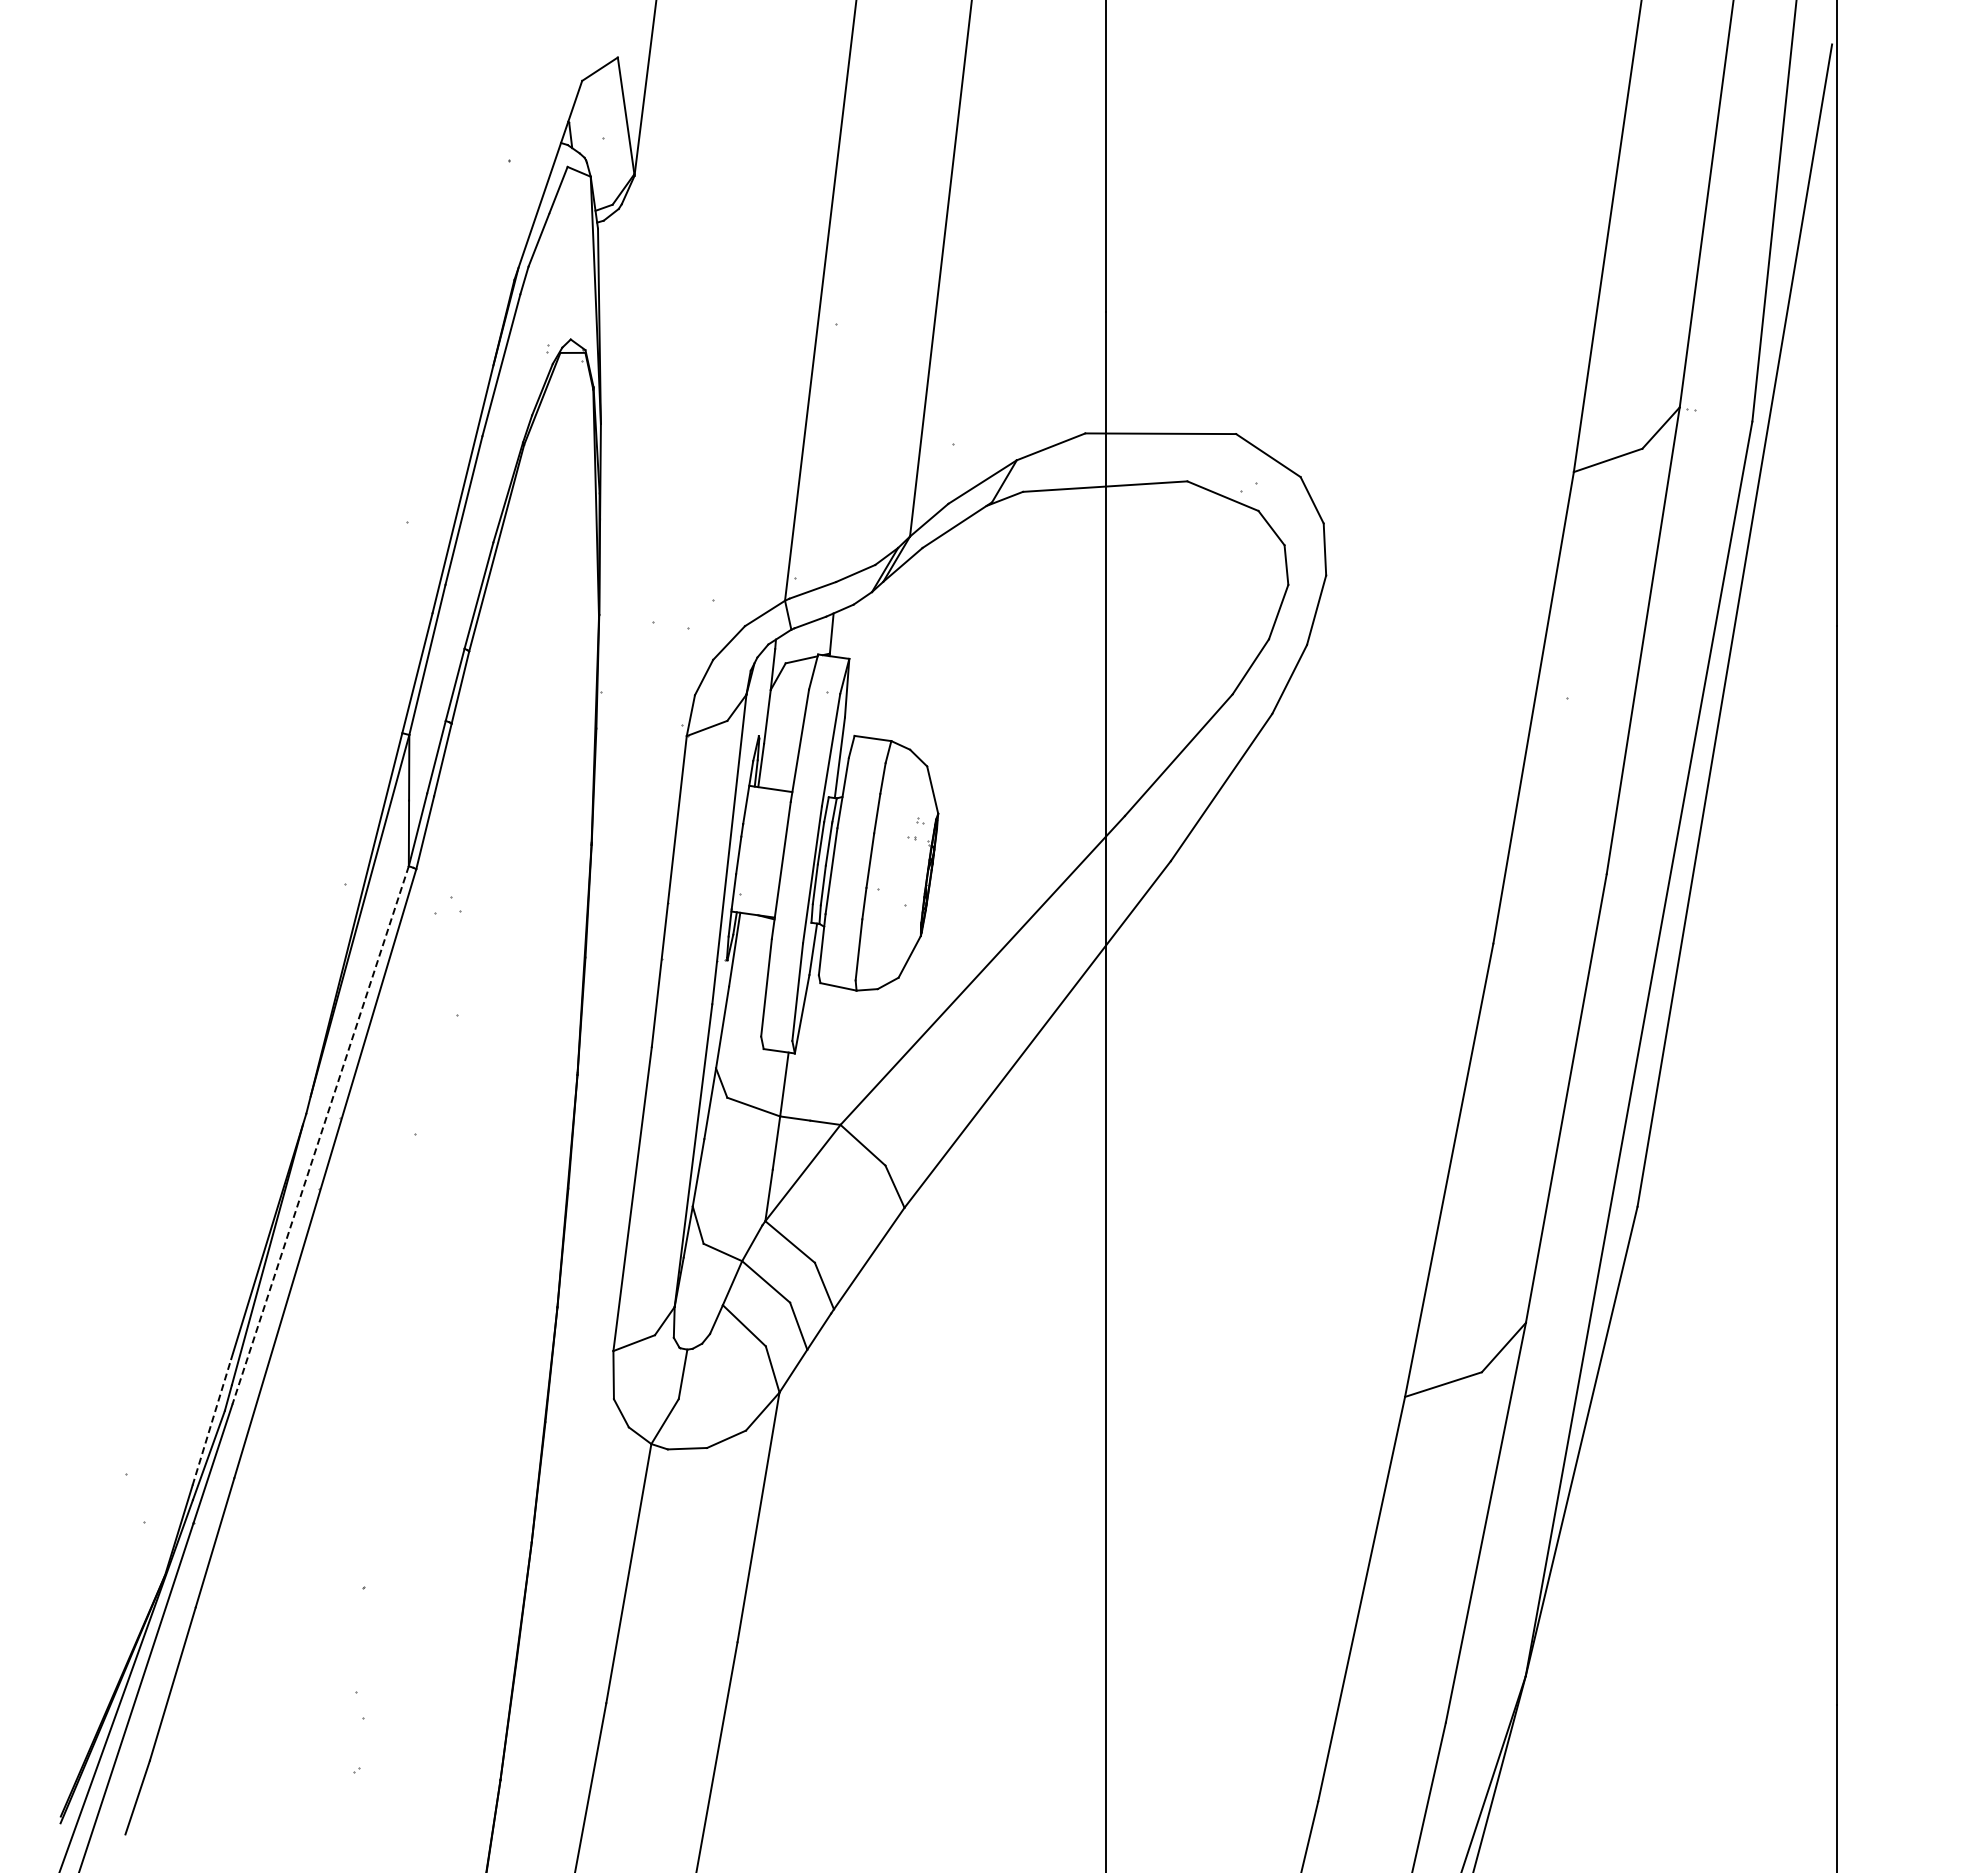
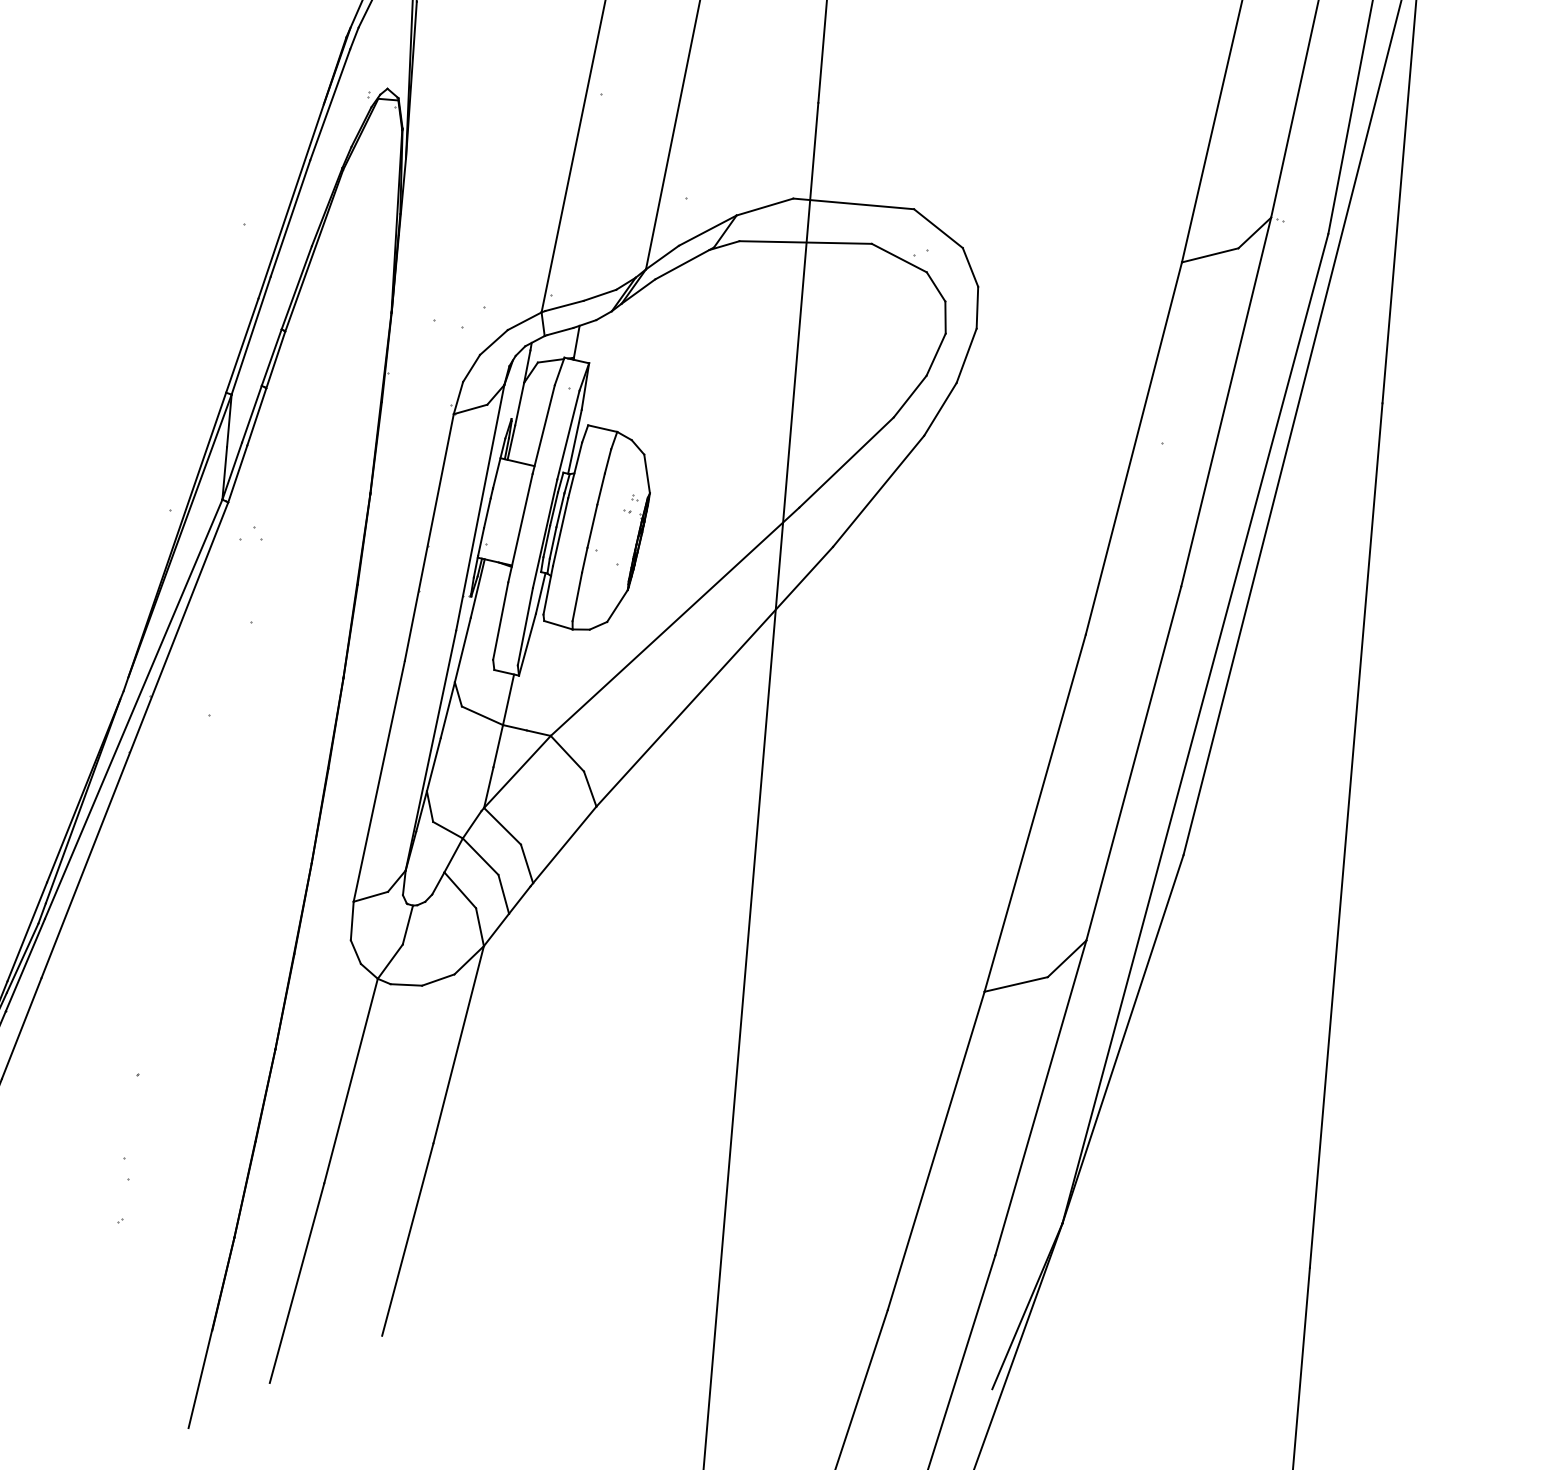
line: (320, 1135) -> (133, 709), dashed -> solid
line: (212, 1421) -> (27, 931), dashed -> solid

